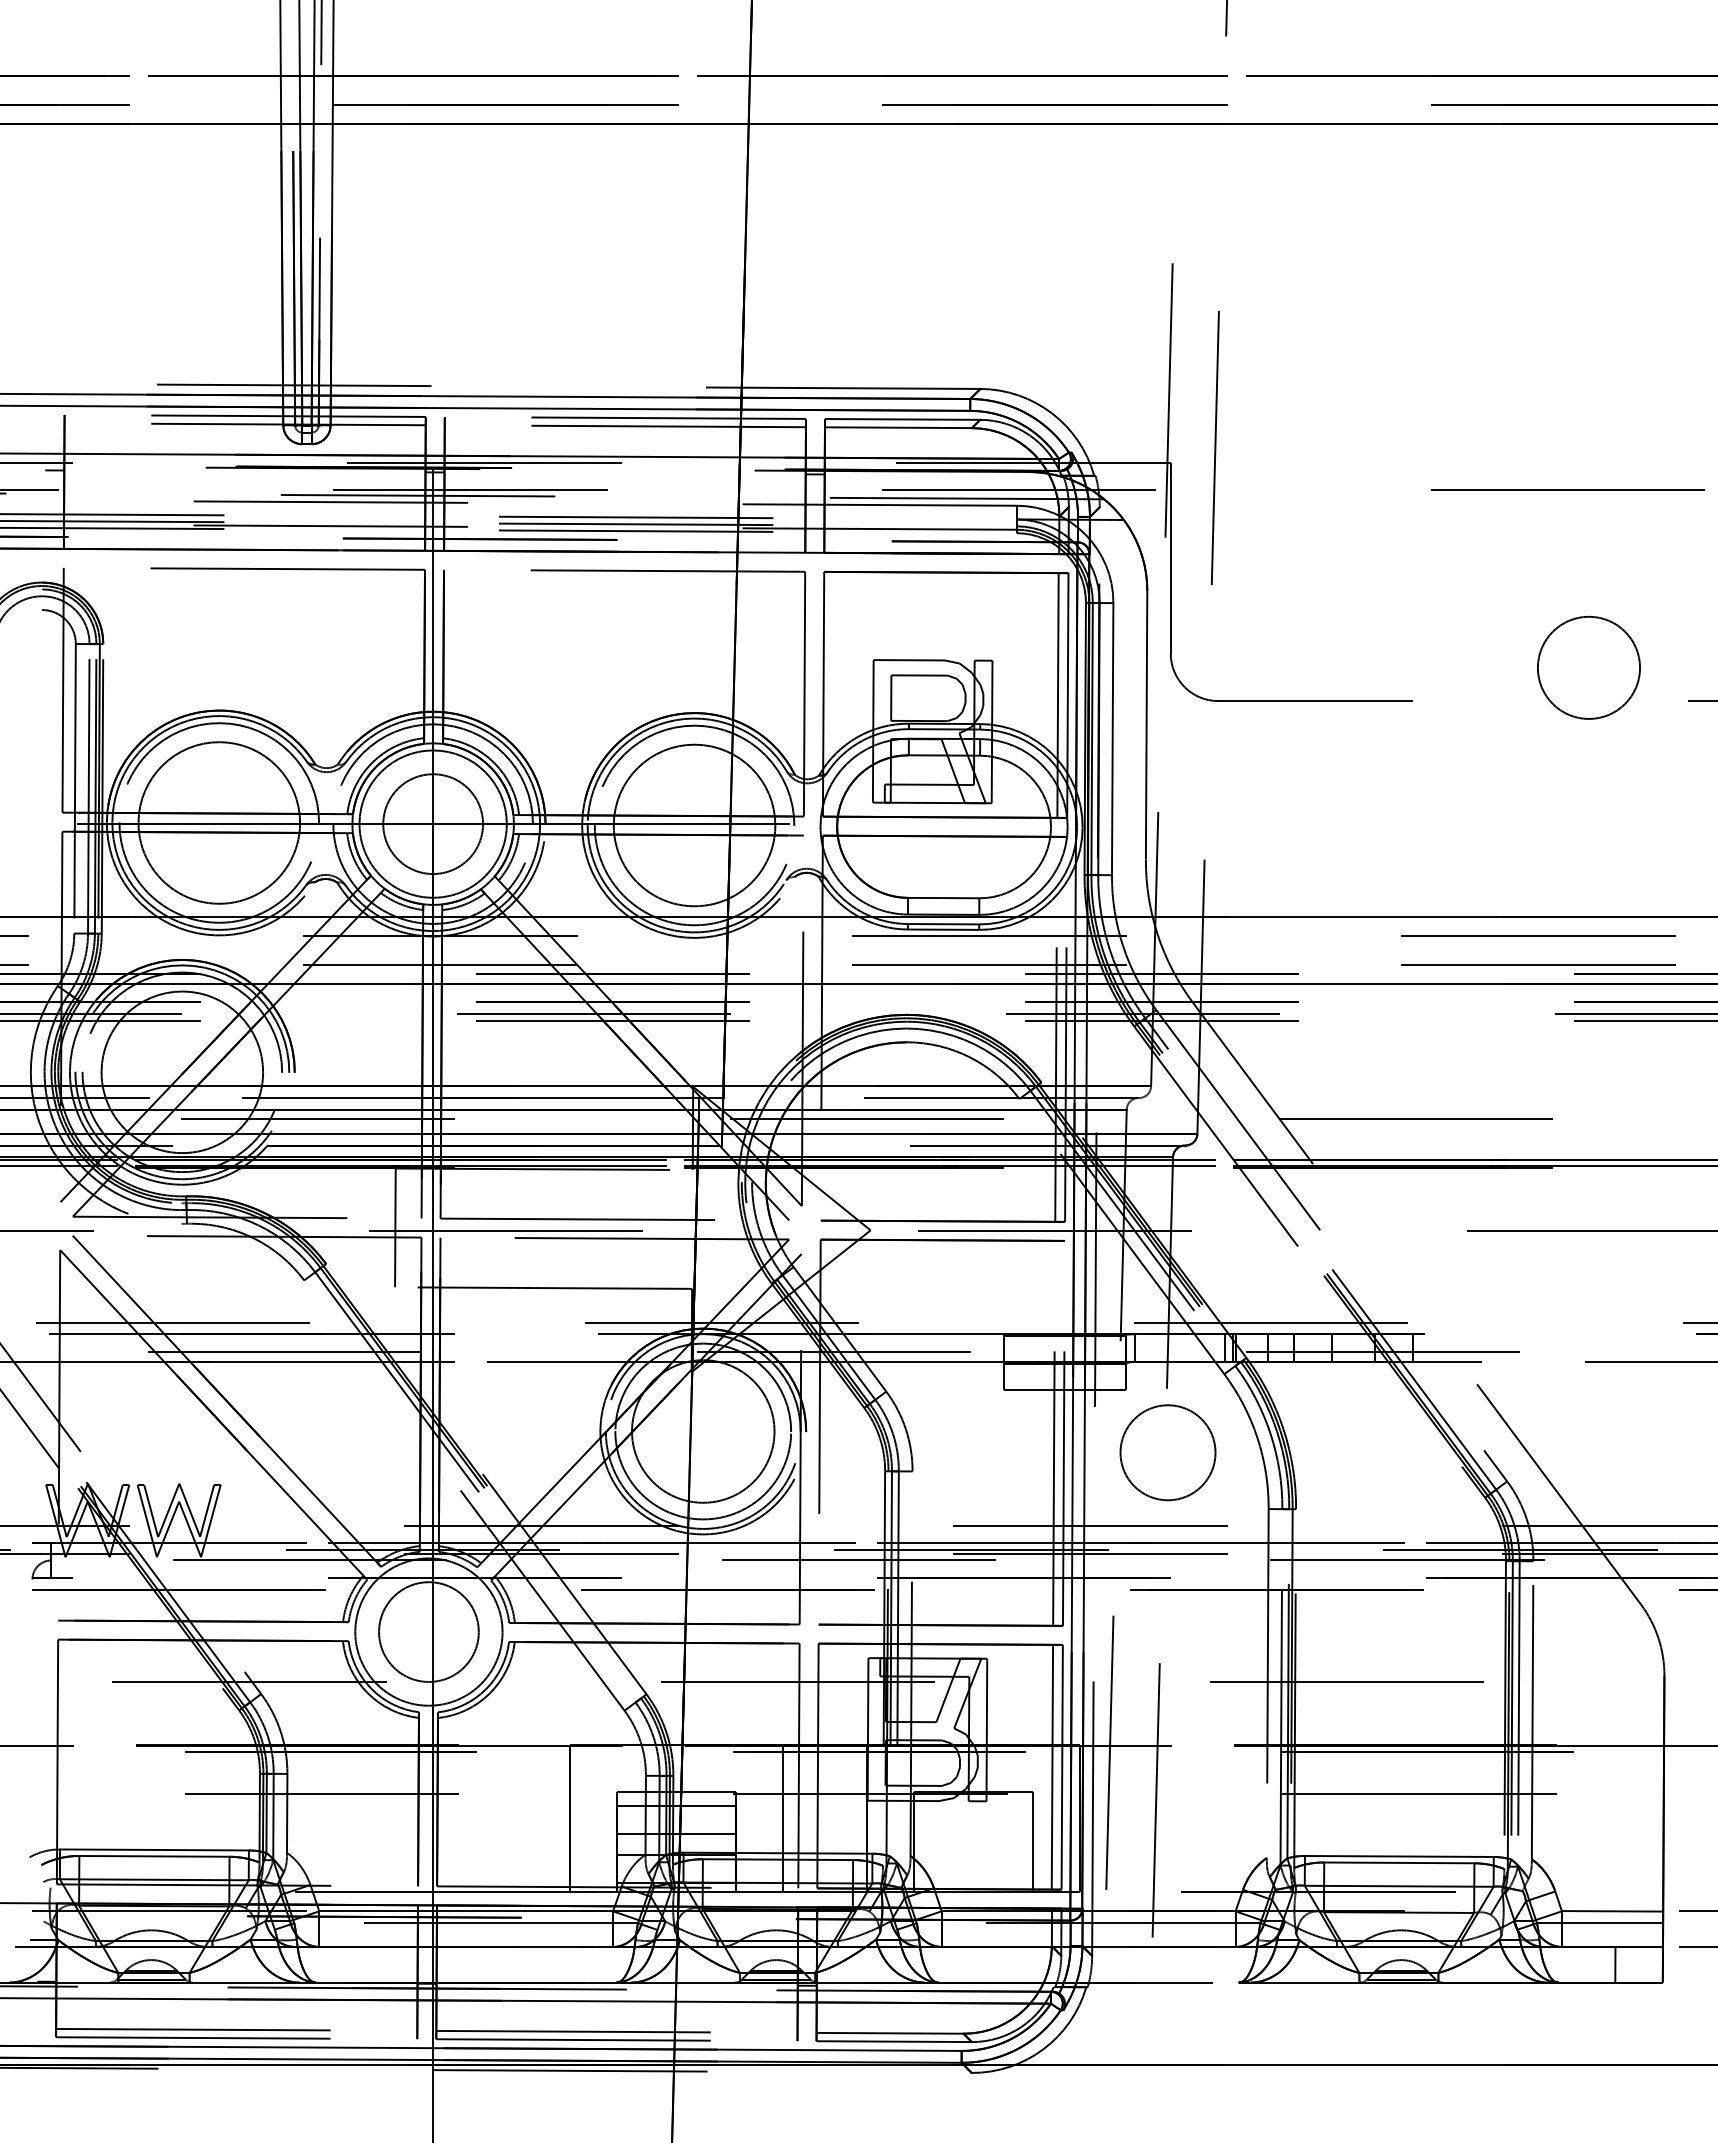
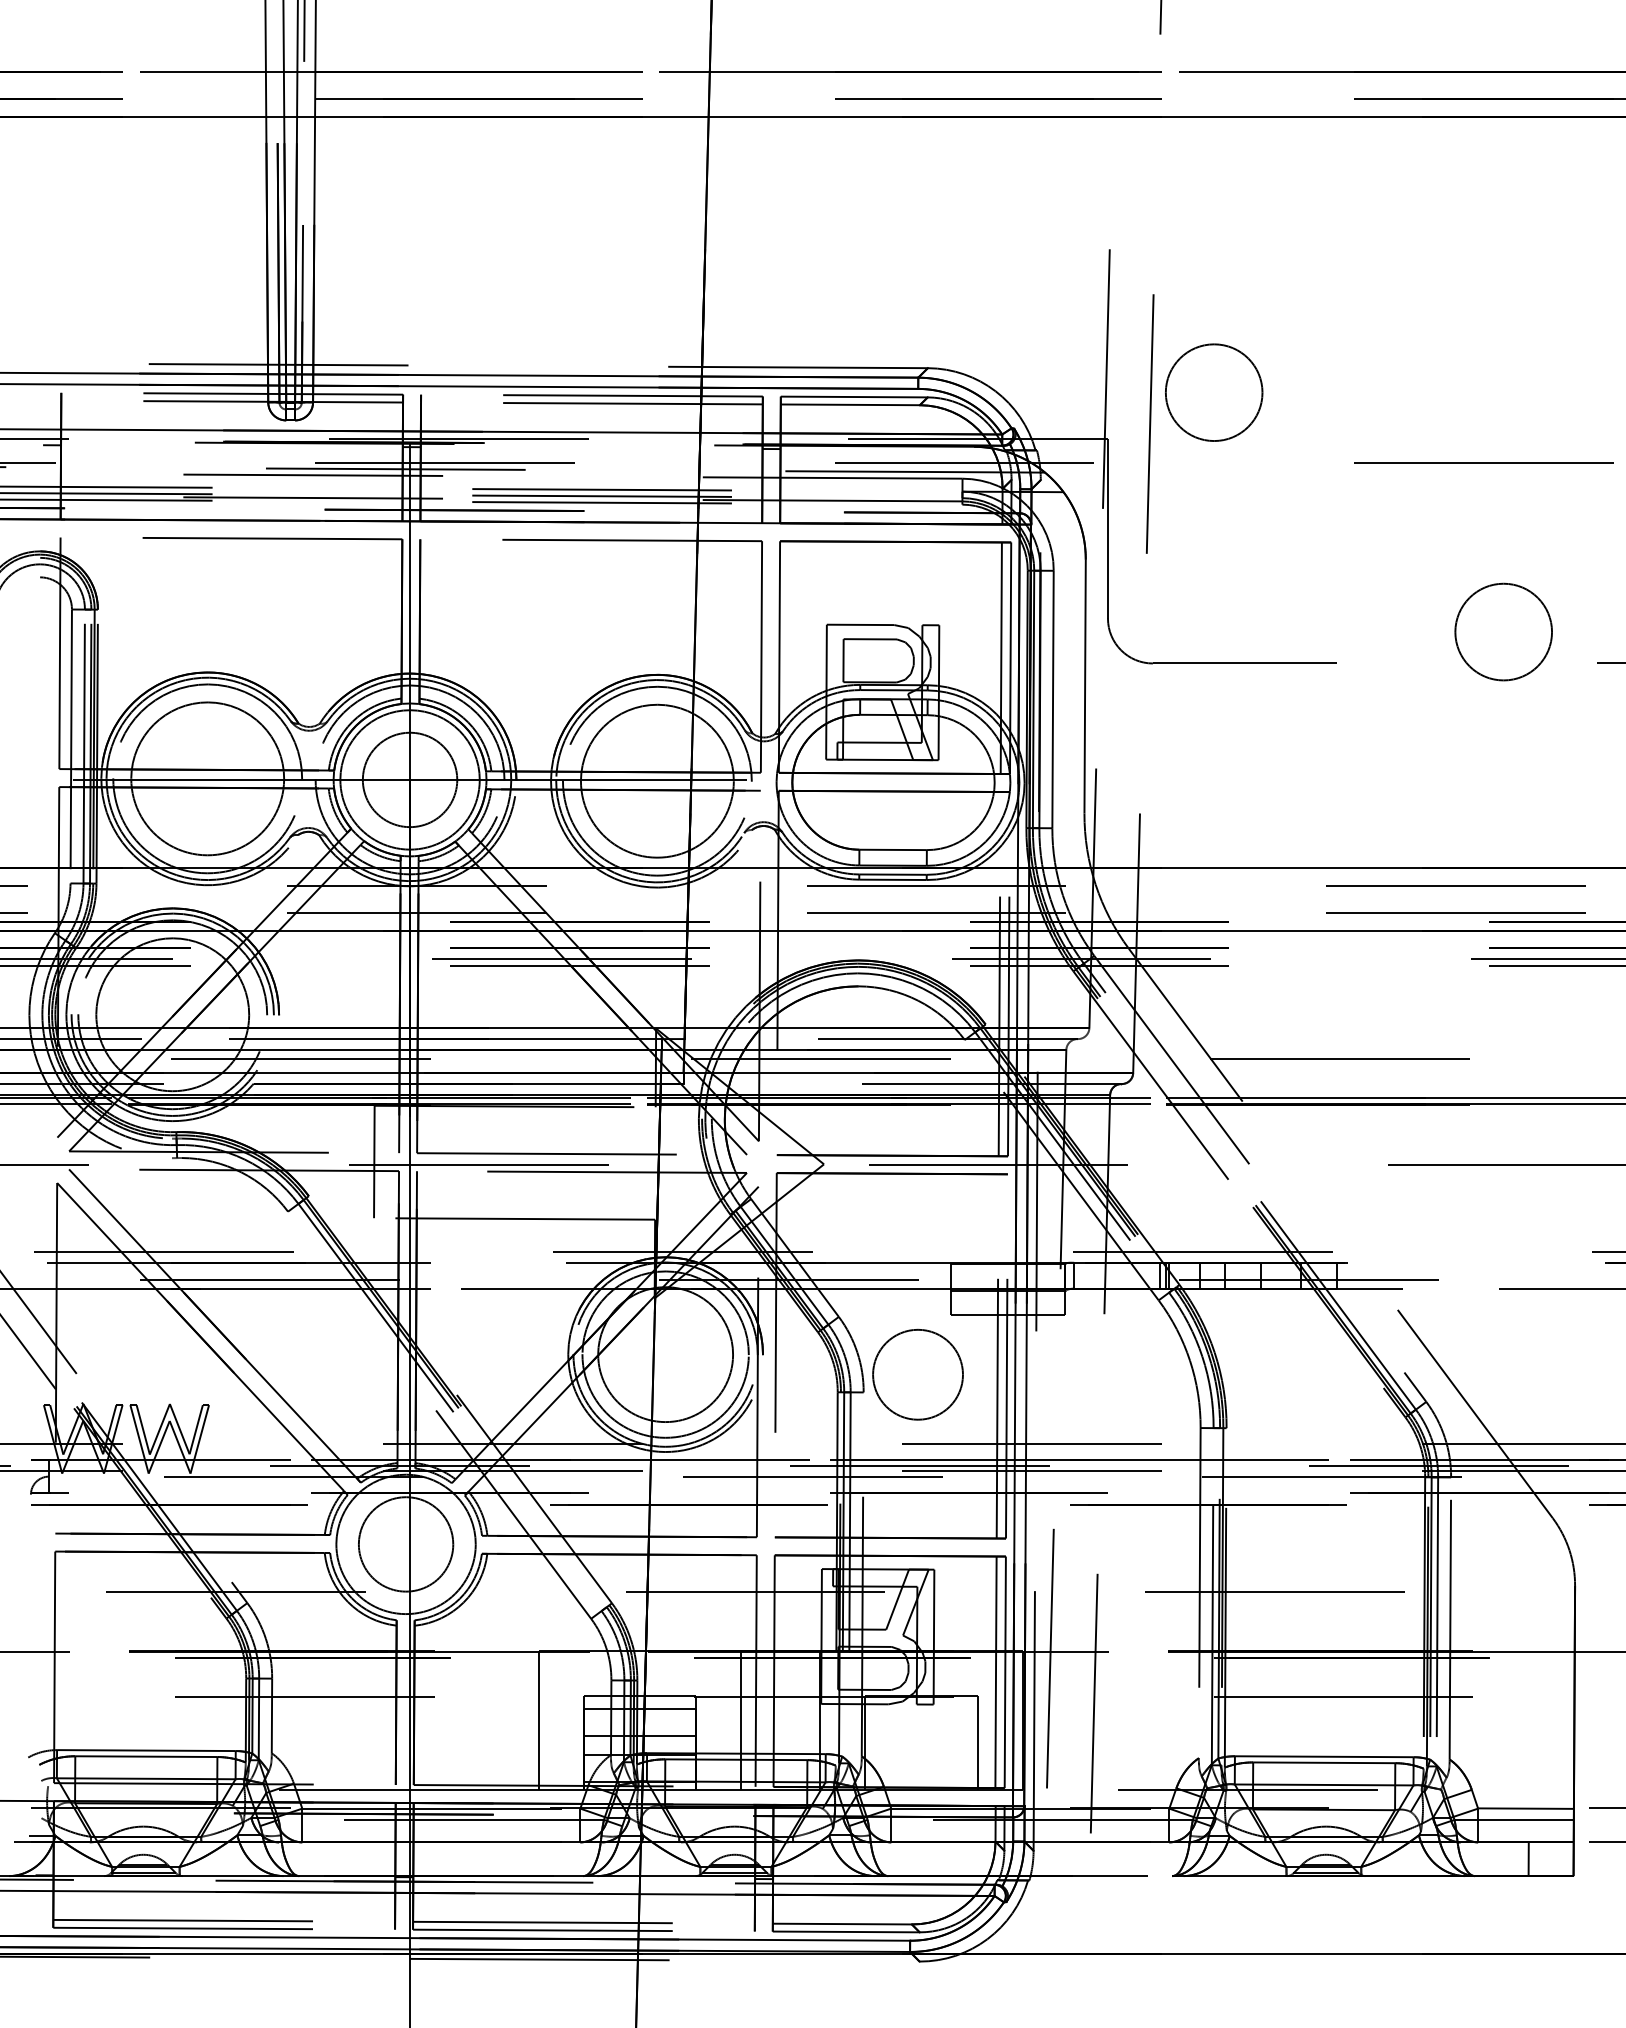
part: (1282, 414) -> (1213, 392), added
part: (1167, 1452) -> (917, 1374), moved

